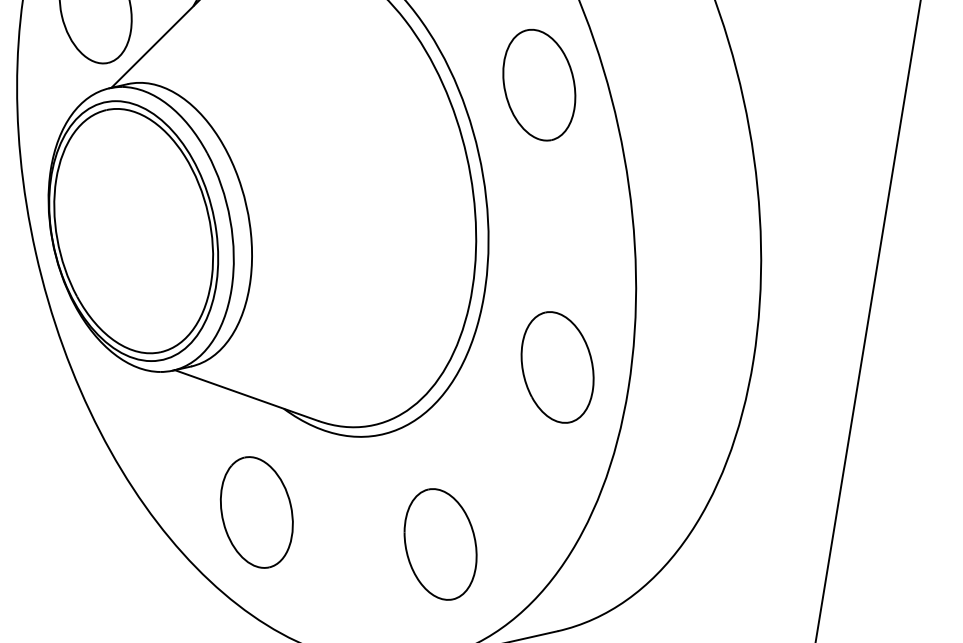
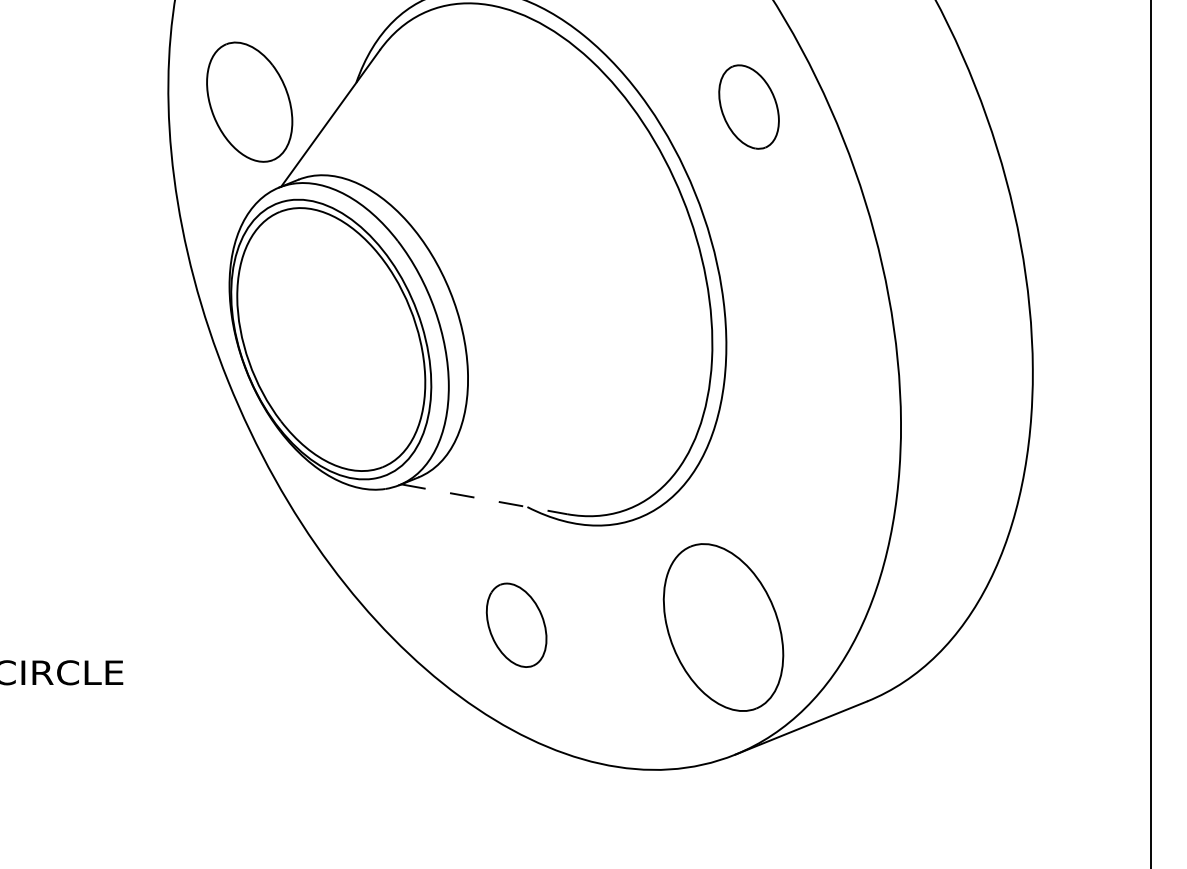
part: (538, 84) -> (748, 106), size x0.7
part: (557, 367) -> (819, 412), removed
line: (246, 395) -> (484, 499), solid -> dashed
part: (256, 511) -> (516, 624), size x0.7
part: (439, 544) -> (722, 627), size x1.4

